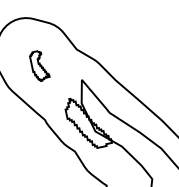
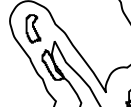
part: (39, 65) -> (33, 28), size x1.67

